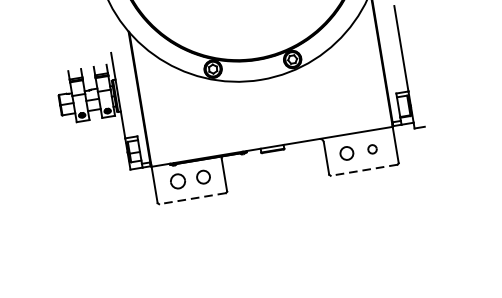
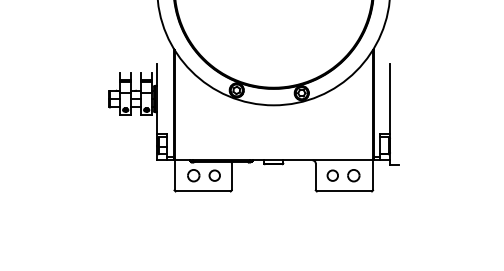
part: (372, 149) -> (353, 175), size x1.67
line: (364, 170) -> (344, 191), dashed -> solid
line: (193, 198) -> (203, 191), dashed -> solid

